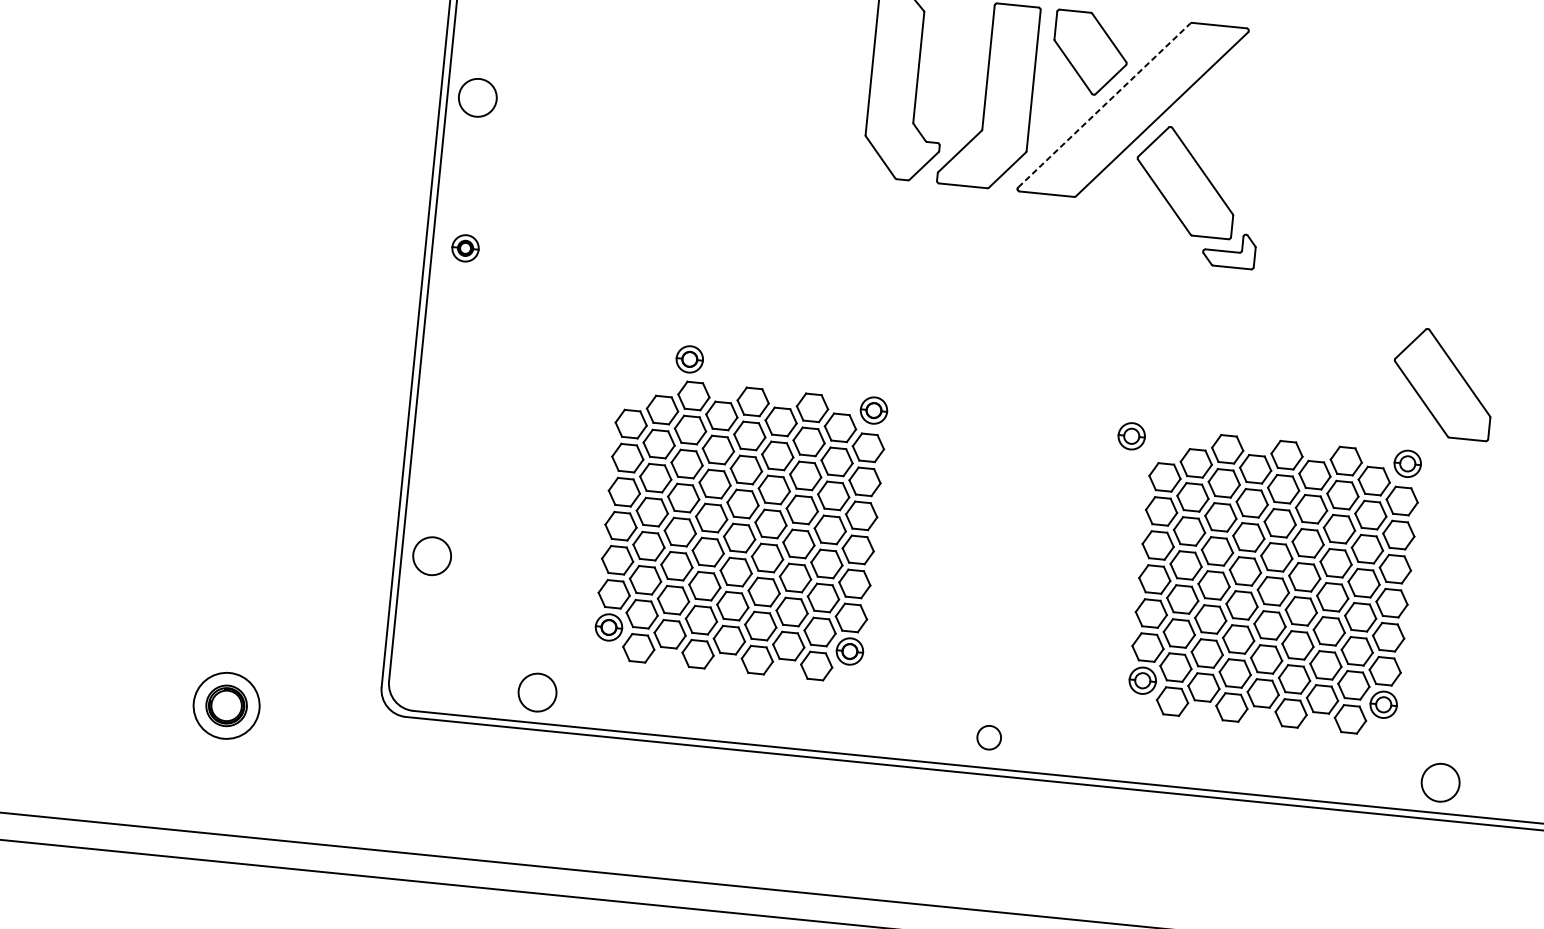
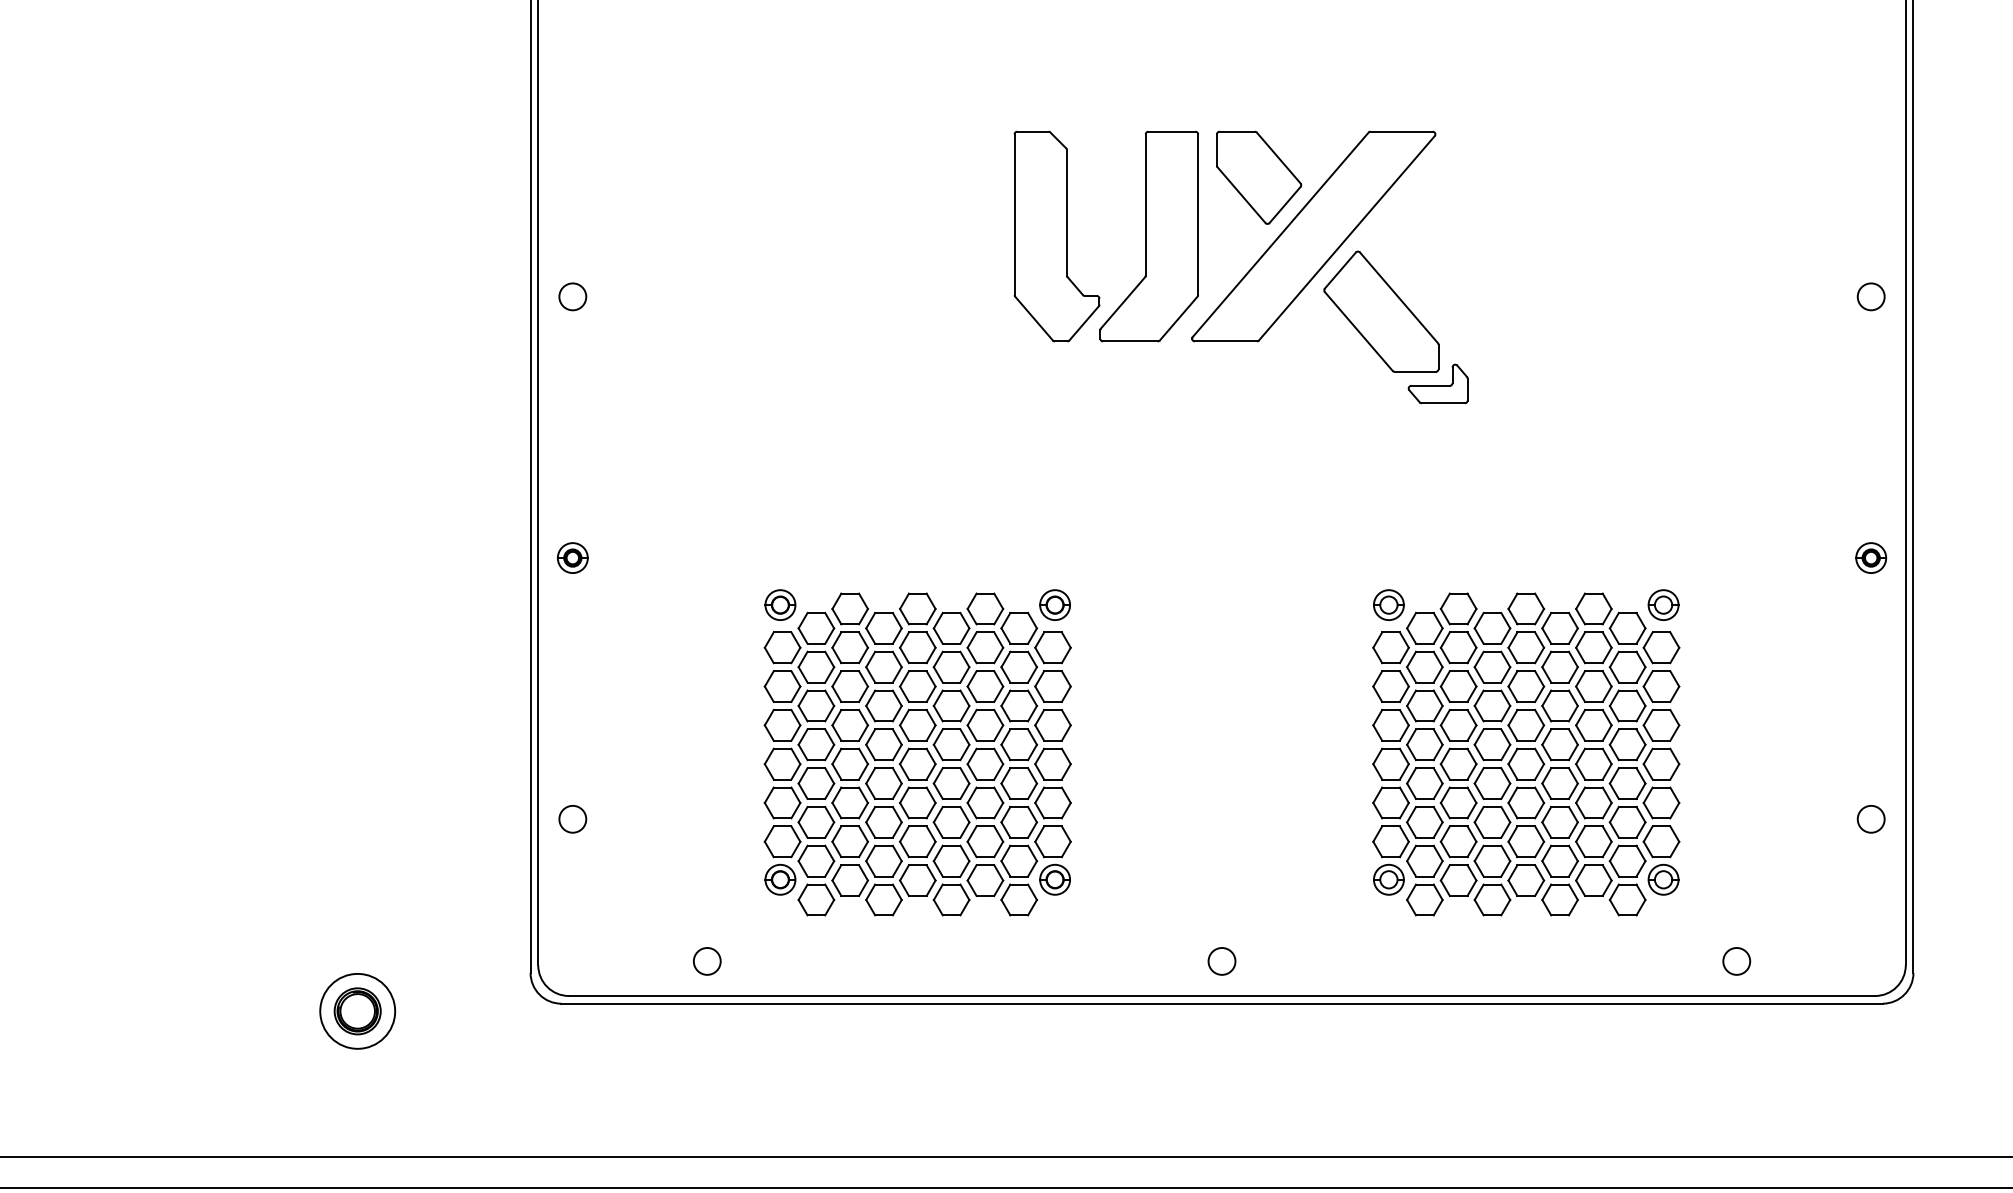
circle: (477, 97) -> (572, 296), size x0.62
line: (1104, 105) -> (1280, 234), dashed -> solid
part: (465, 247) -> (572, 557), moved
part: (689, 358) -> (780, 604), moved
part: (1443, 383) -> (1694, 510), removed
part: (1131, 435) -> (1388, 604), moved
circle: (431, 555) -> (572, 818), size x0.62
circle: (537, 692) -> (707, 961), size x0.62
circle: (1440, 782) -> (1736, 961), size x0.62

